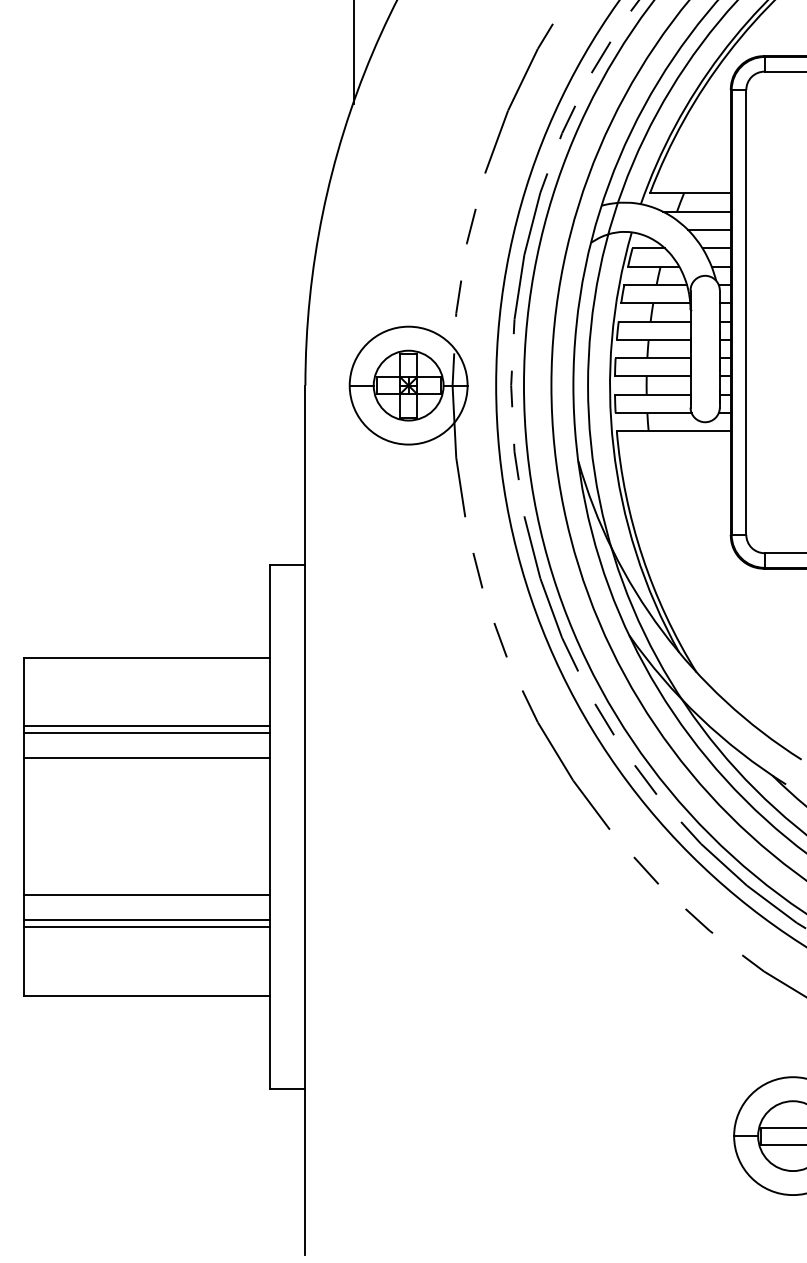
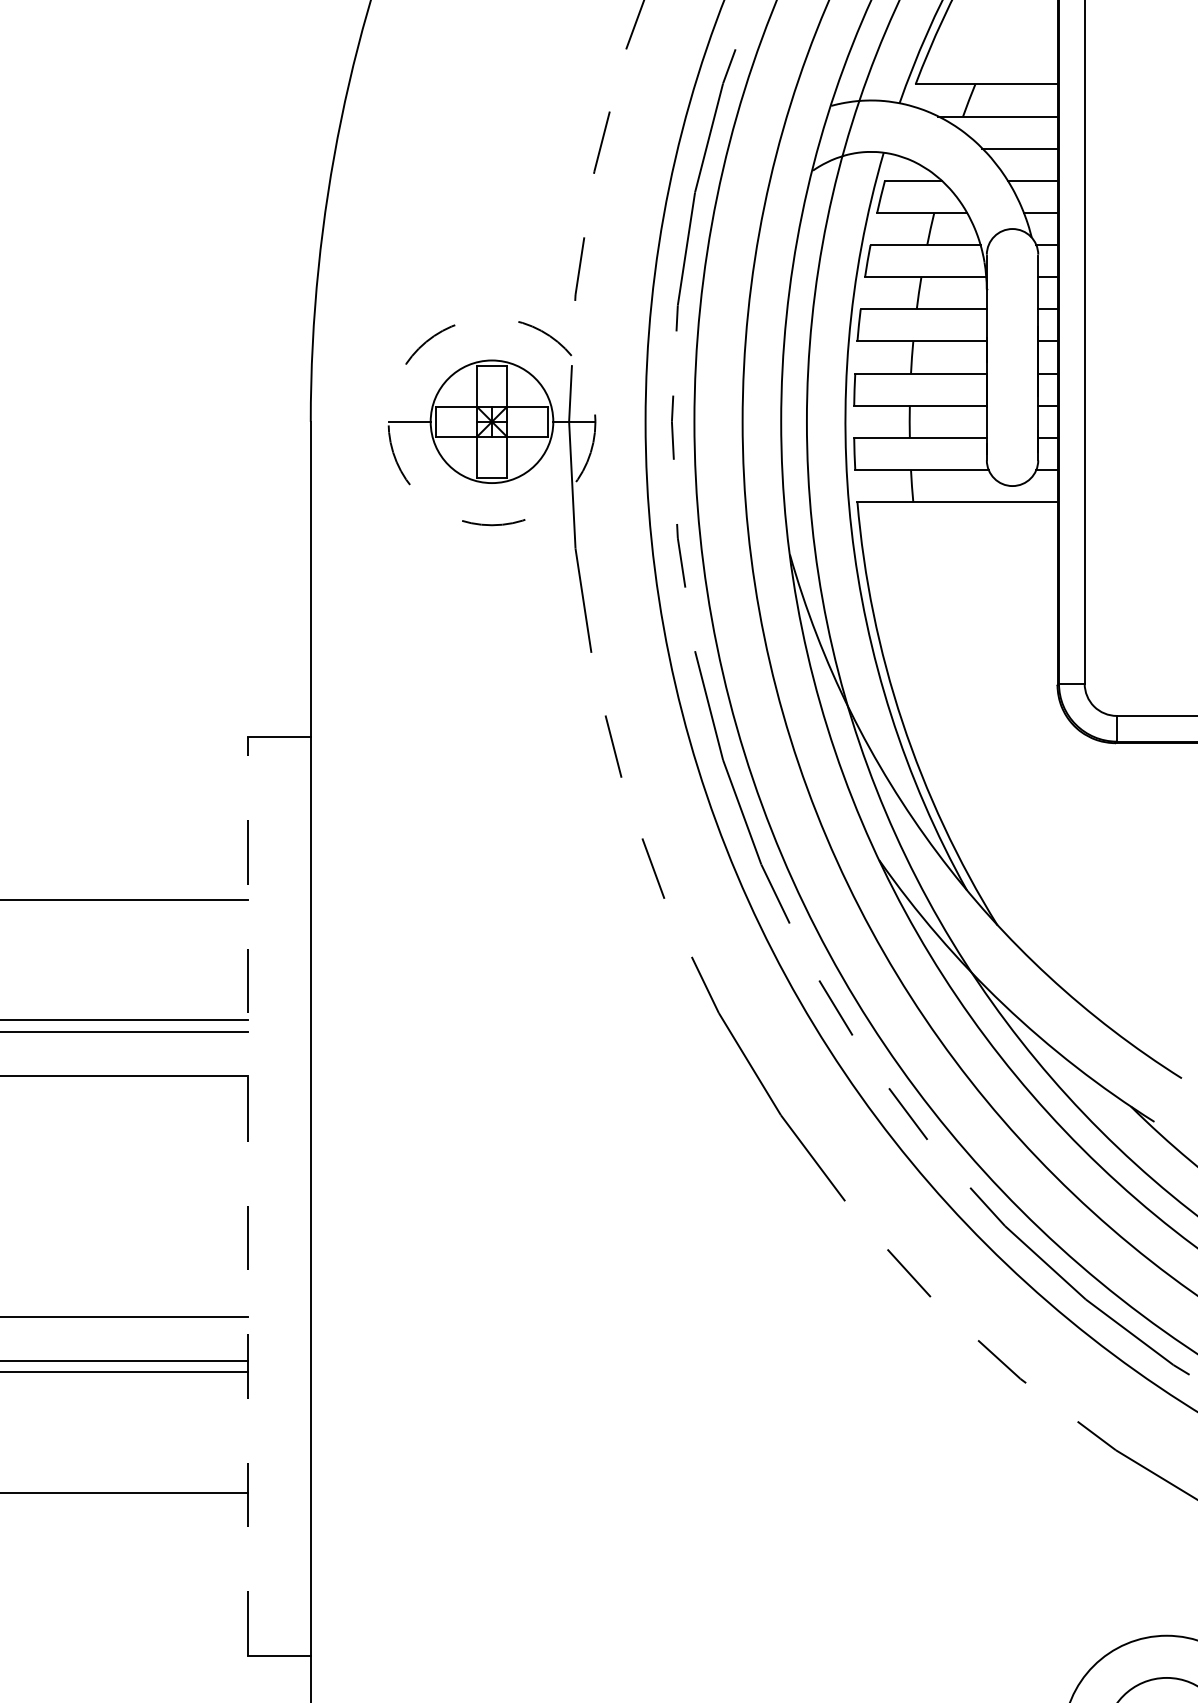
circle: (408, 385) -> (491, 421), solid -> dashed
line: (269, 826) -> (247, 1195), solid -> dashed

